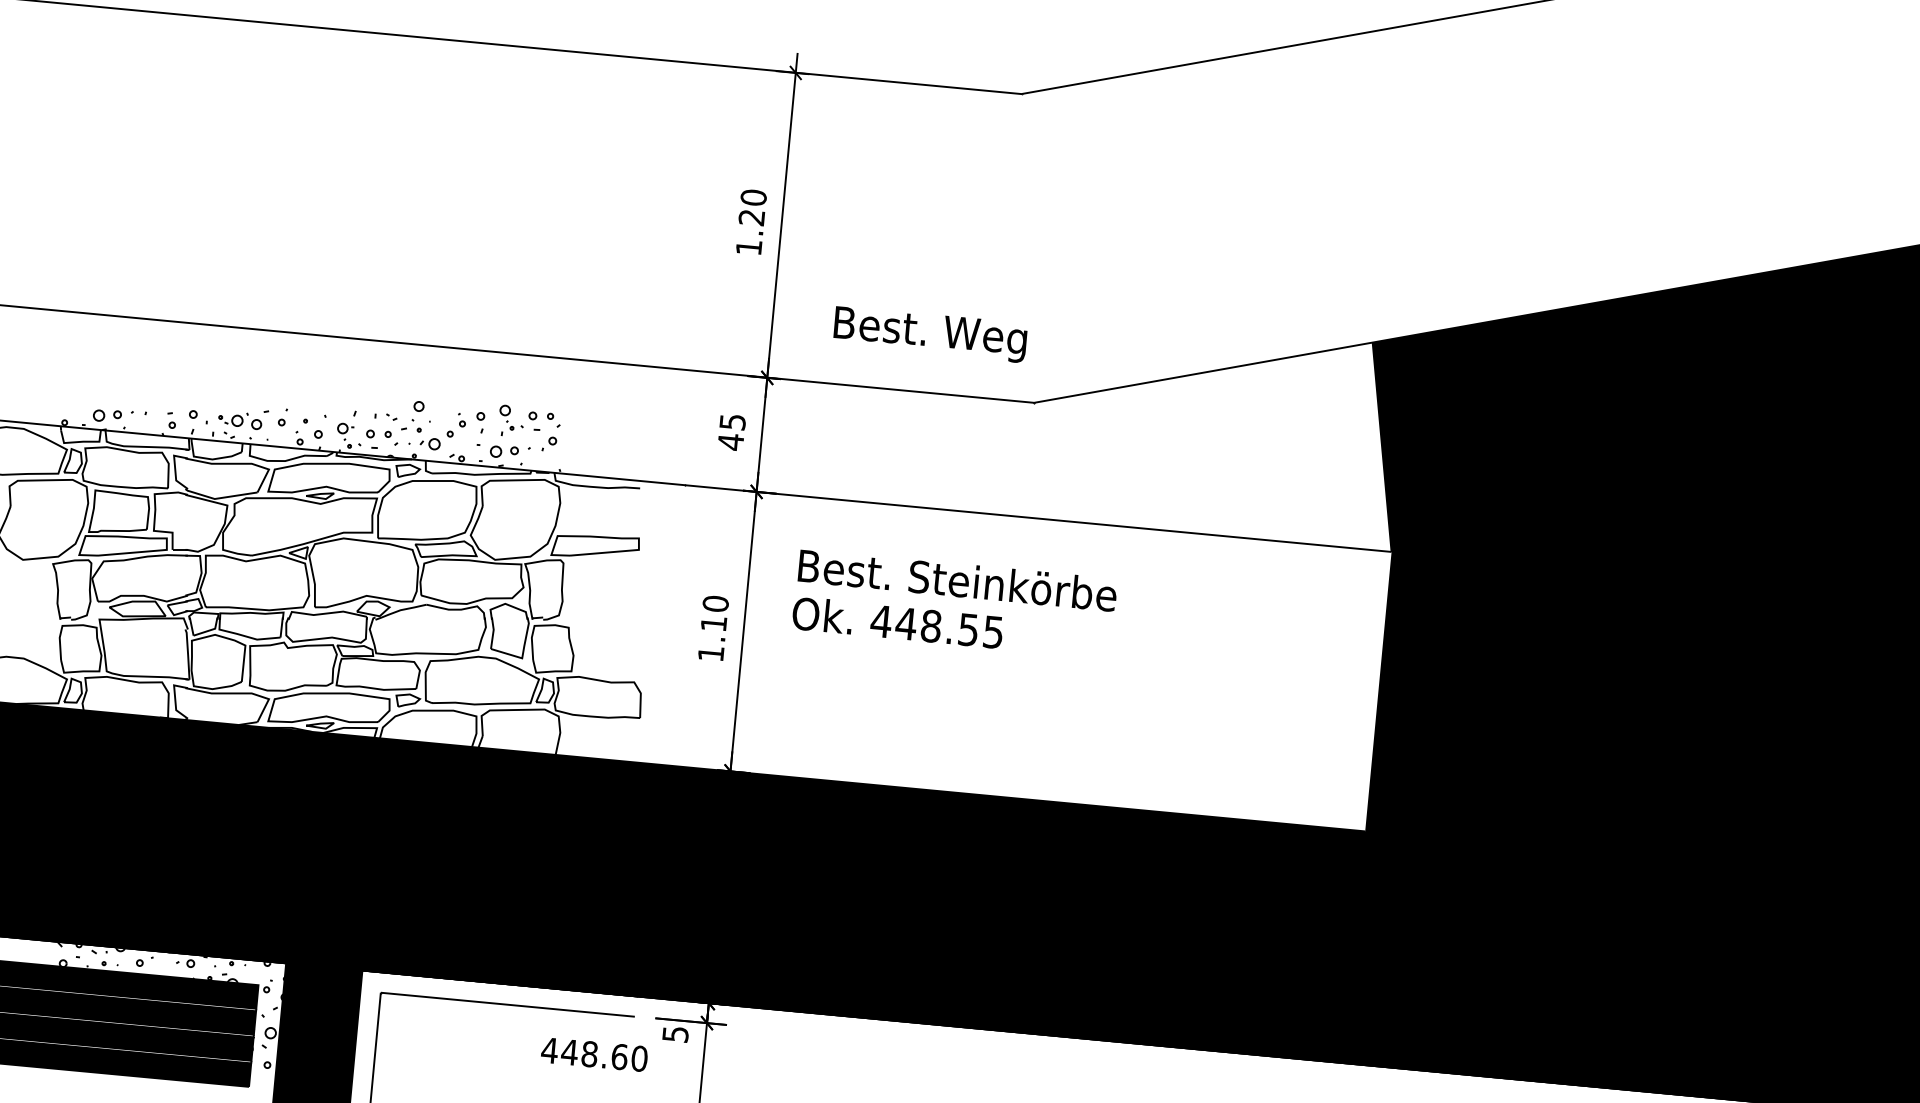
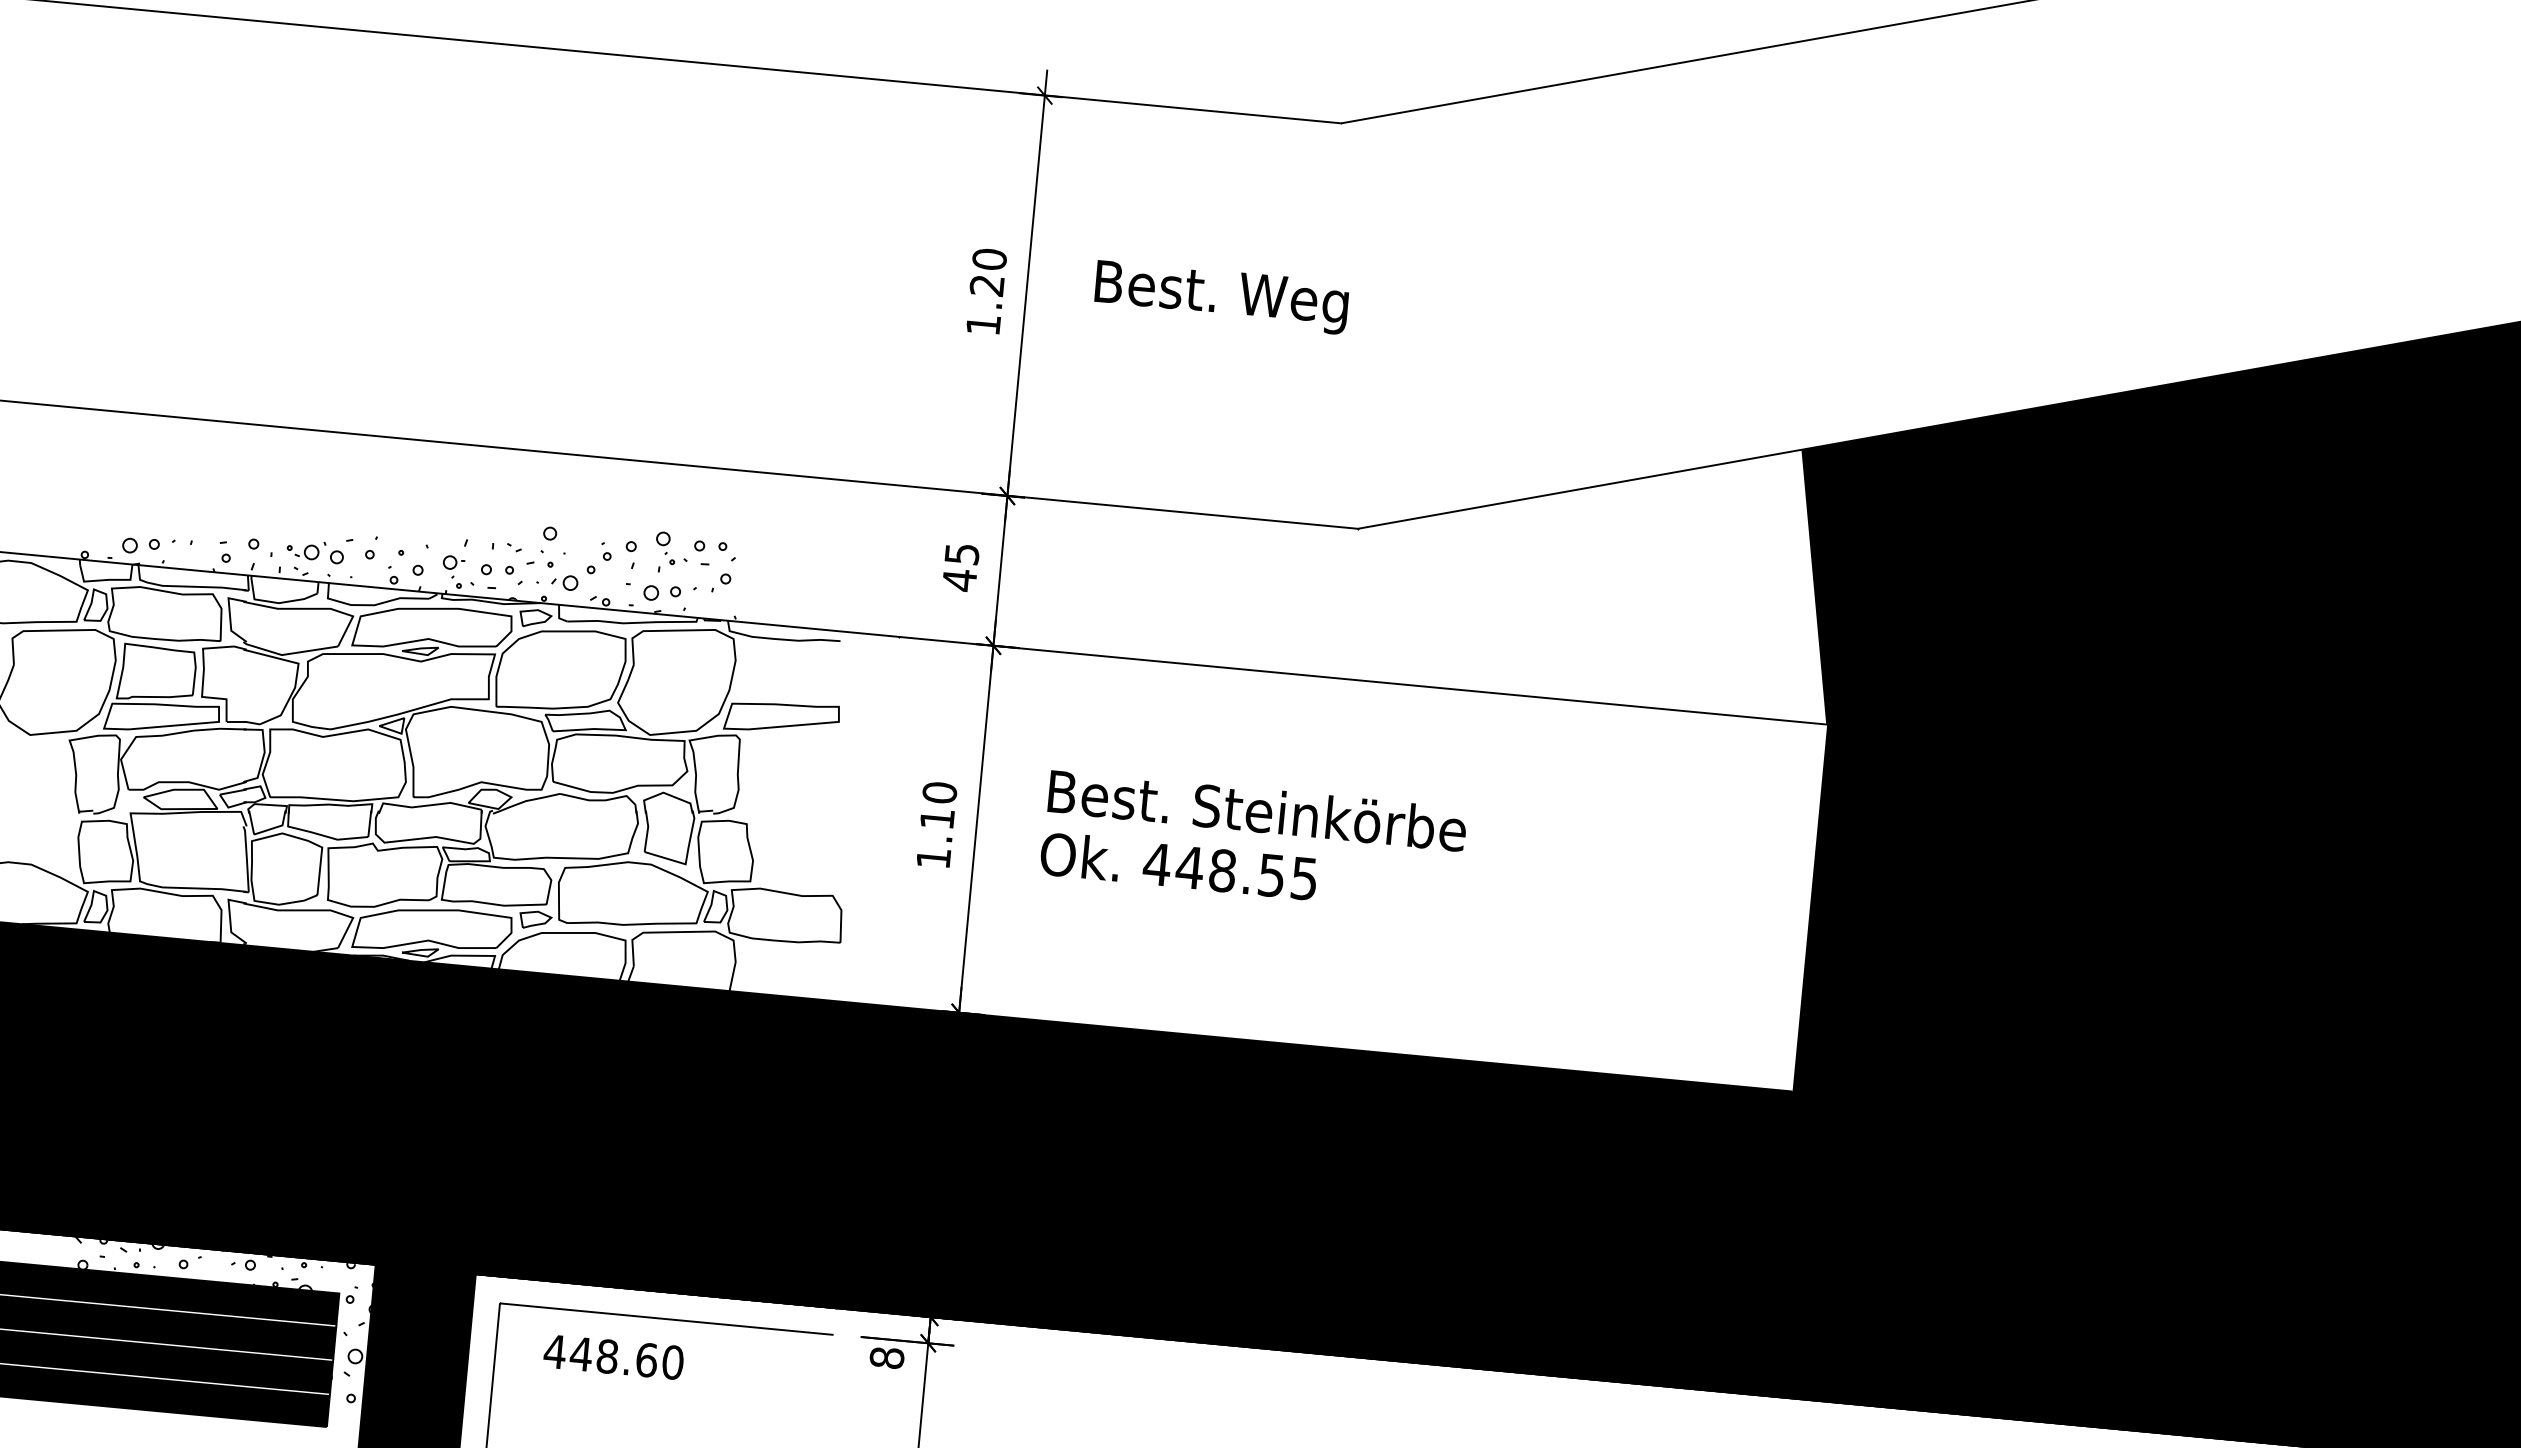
text: (930, 334) -> (1221, 297), moved
text: (954, 598) -> (1253, 834), moved
text: (675, 1034) -> (886, 1358), 5 -> 8
text: (594, 1054) -> (613, 1356), moved

